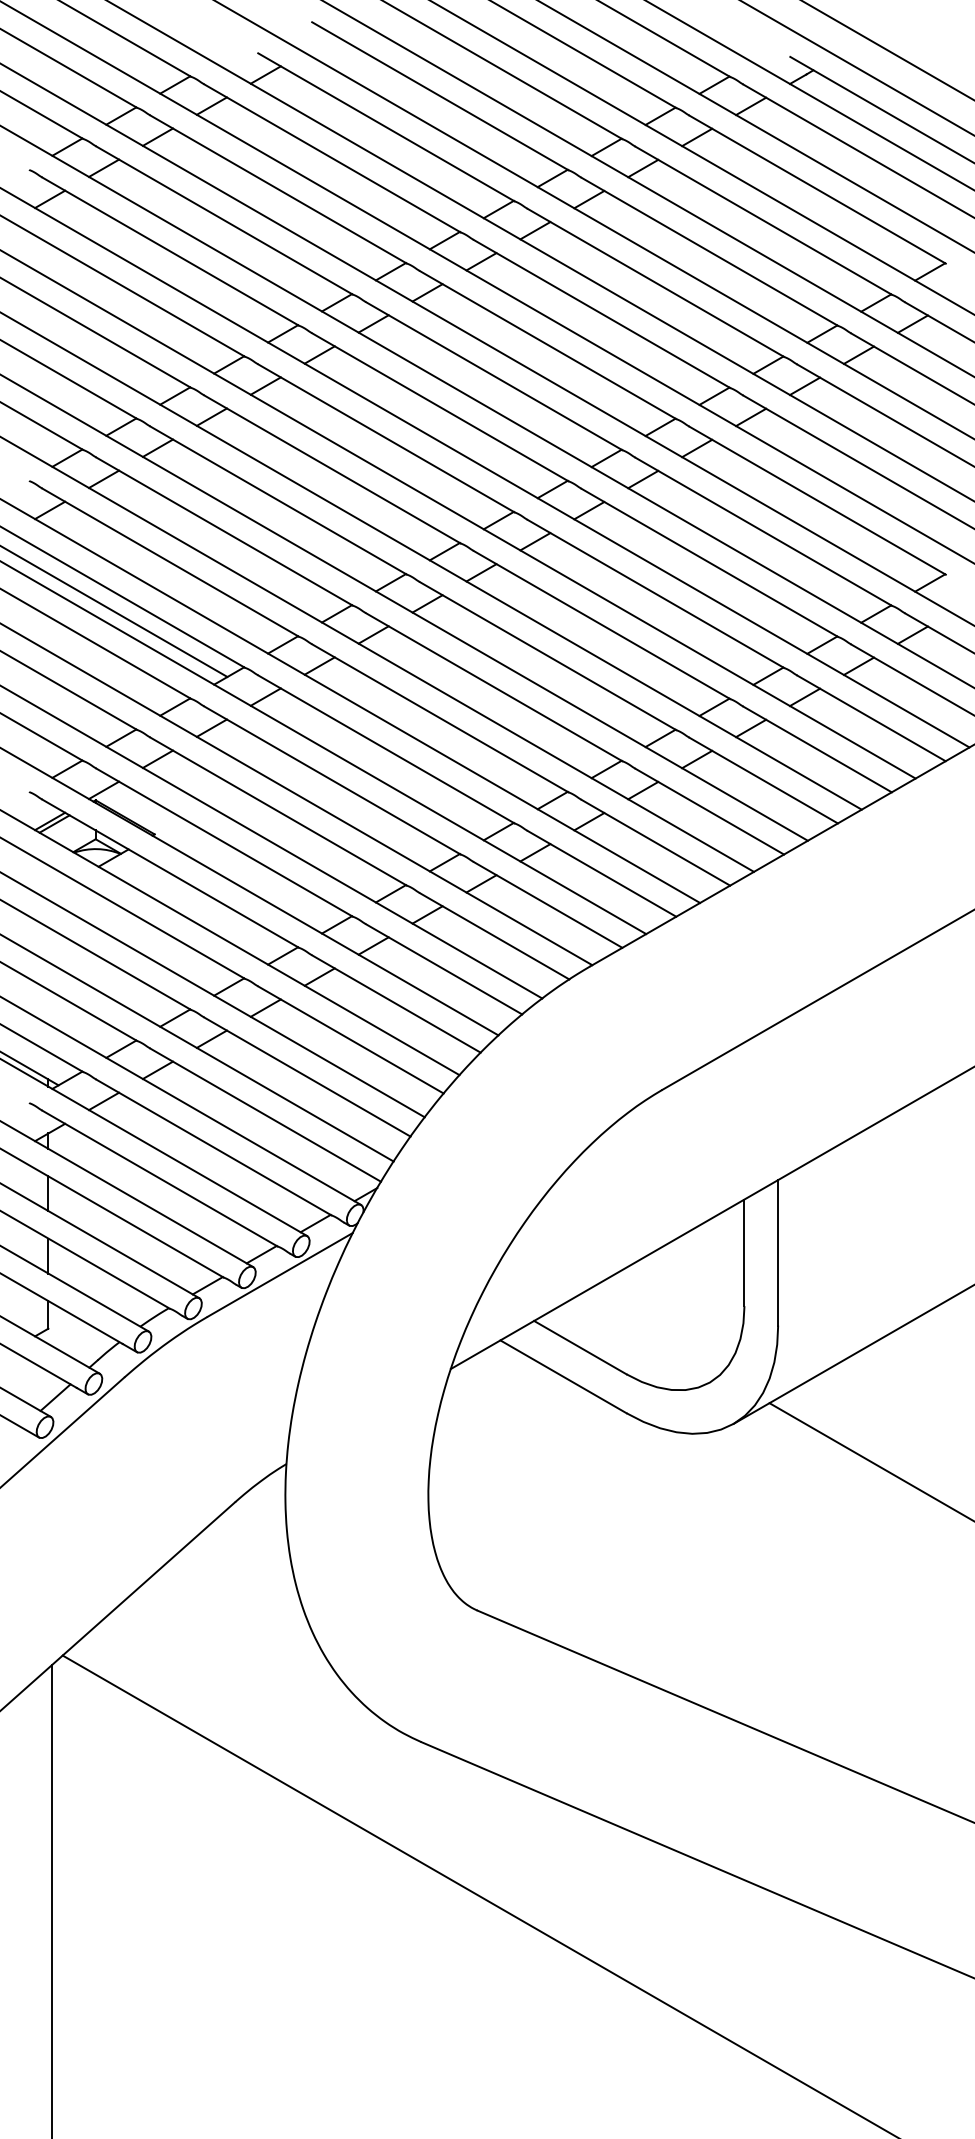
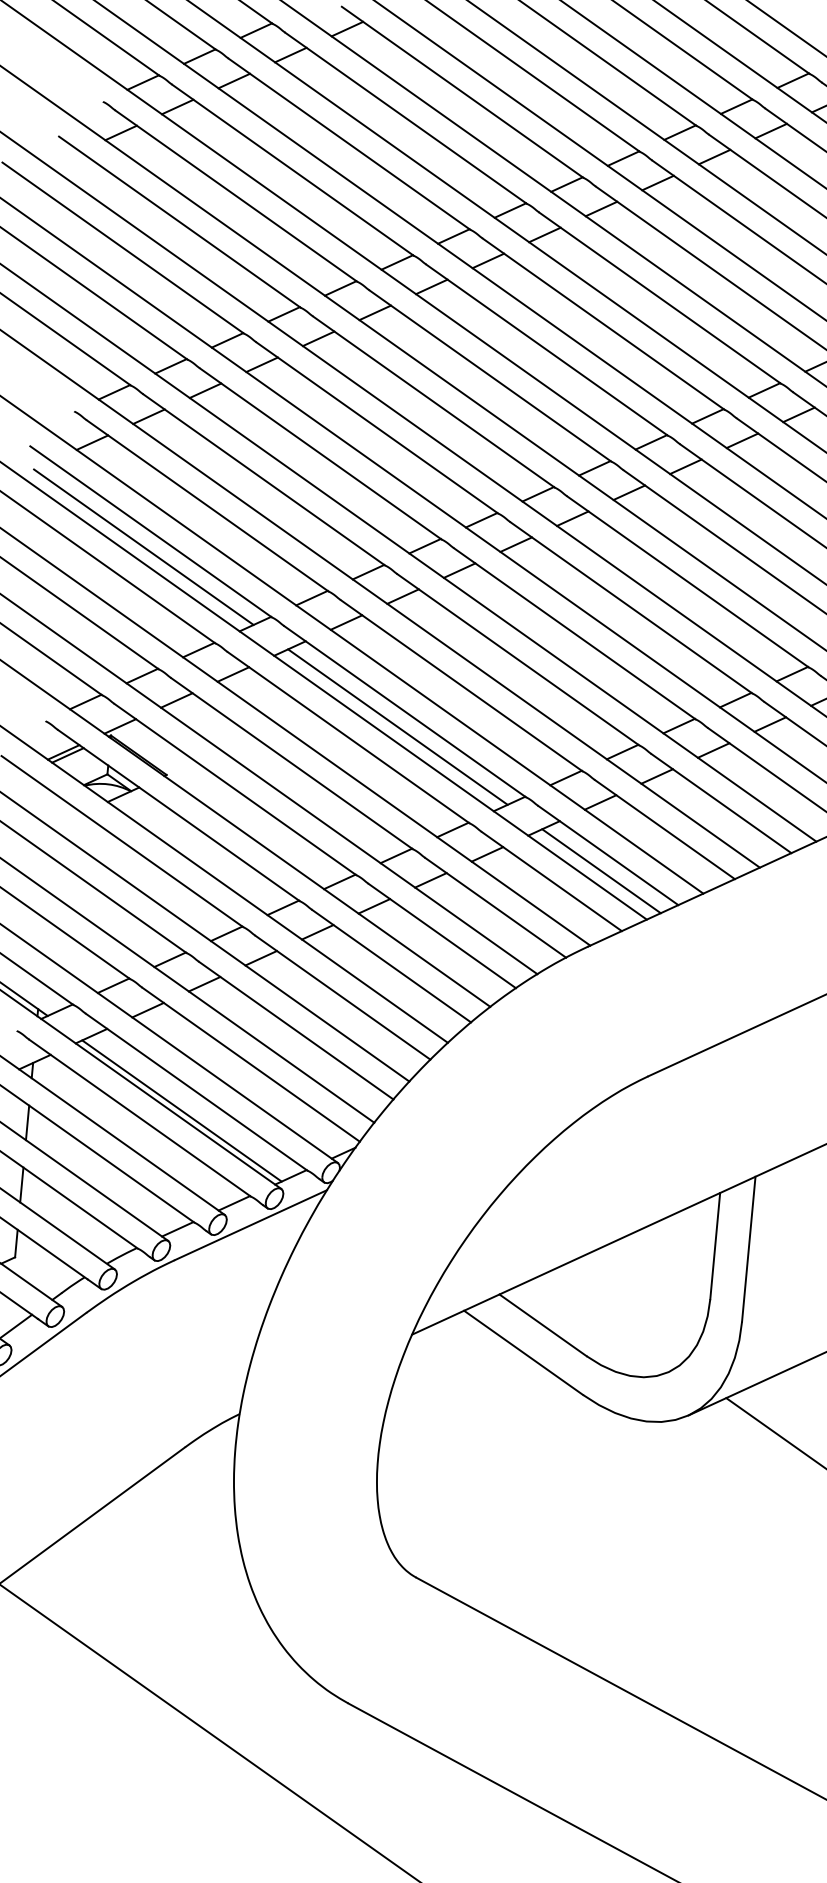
line: (380, 765) -> (397, 727), added
line: (596, 889) -> (601, 870), added
line: (200, 1167) -> (181, 1110), added

